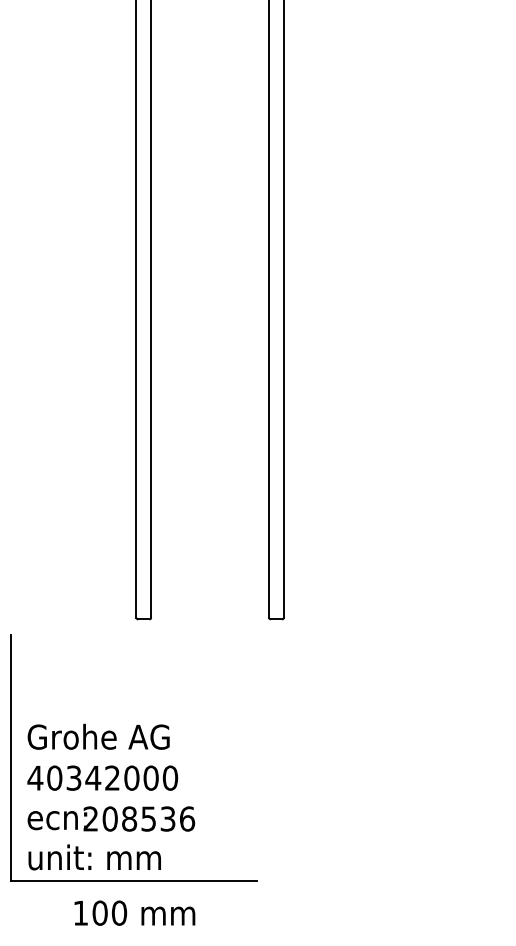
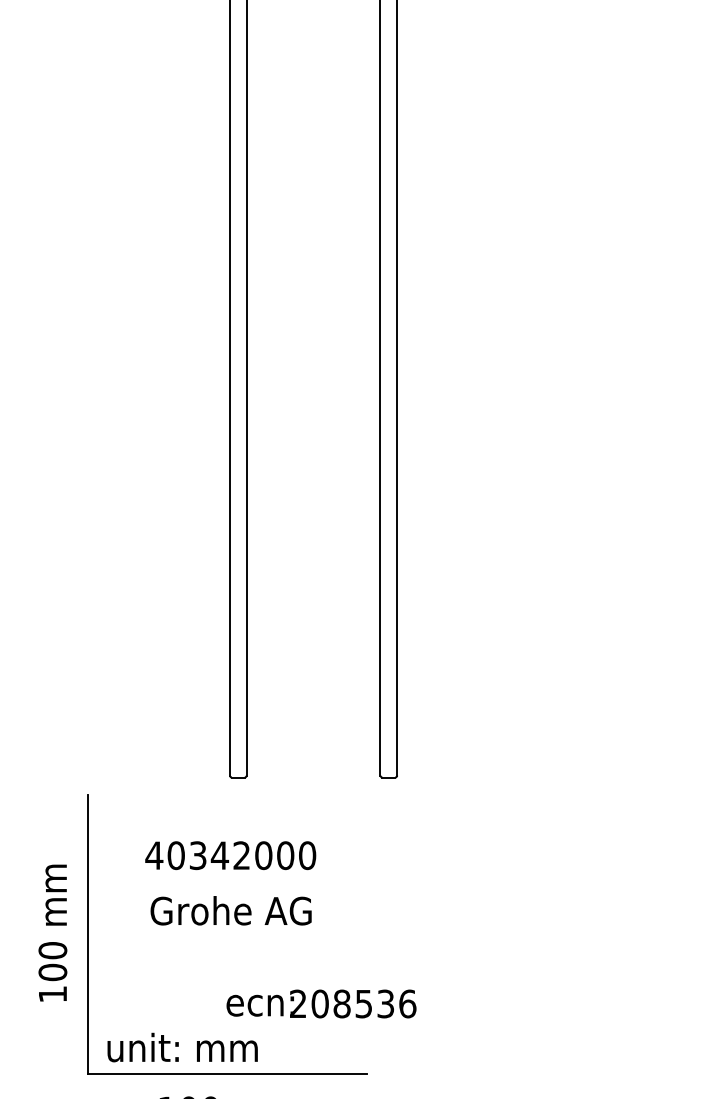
text: (98, 736) -> (230, 910), moved
text: (102, 778) -> (230, 855), moved
text: (111, 818) -> (321, 1003), moved

